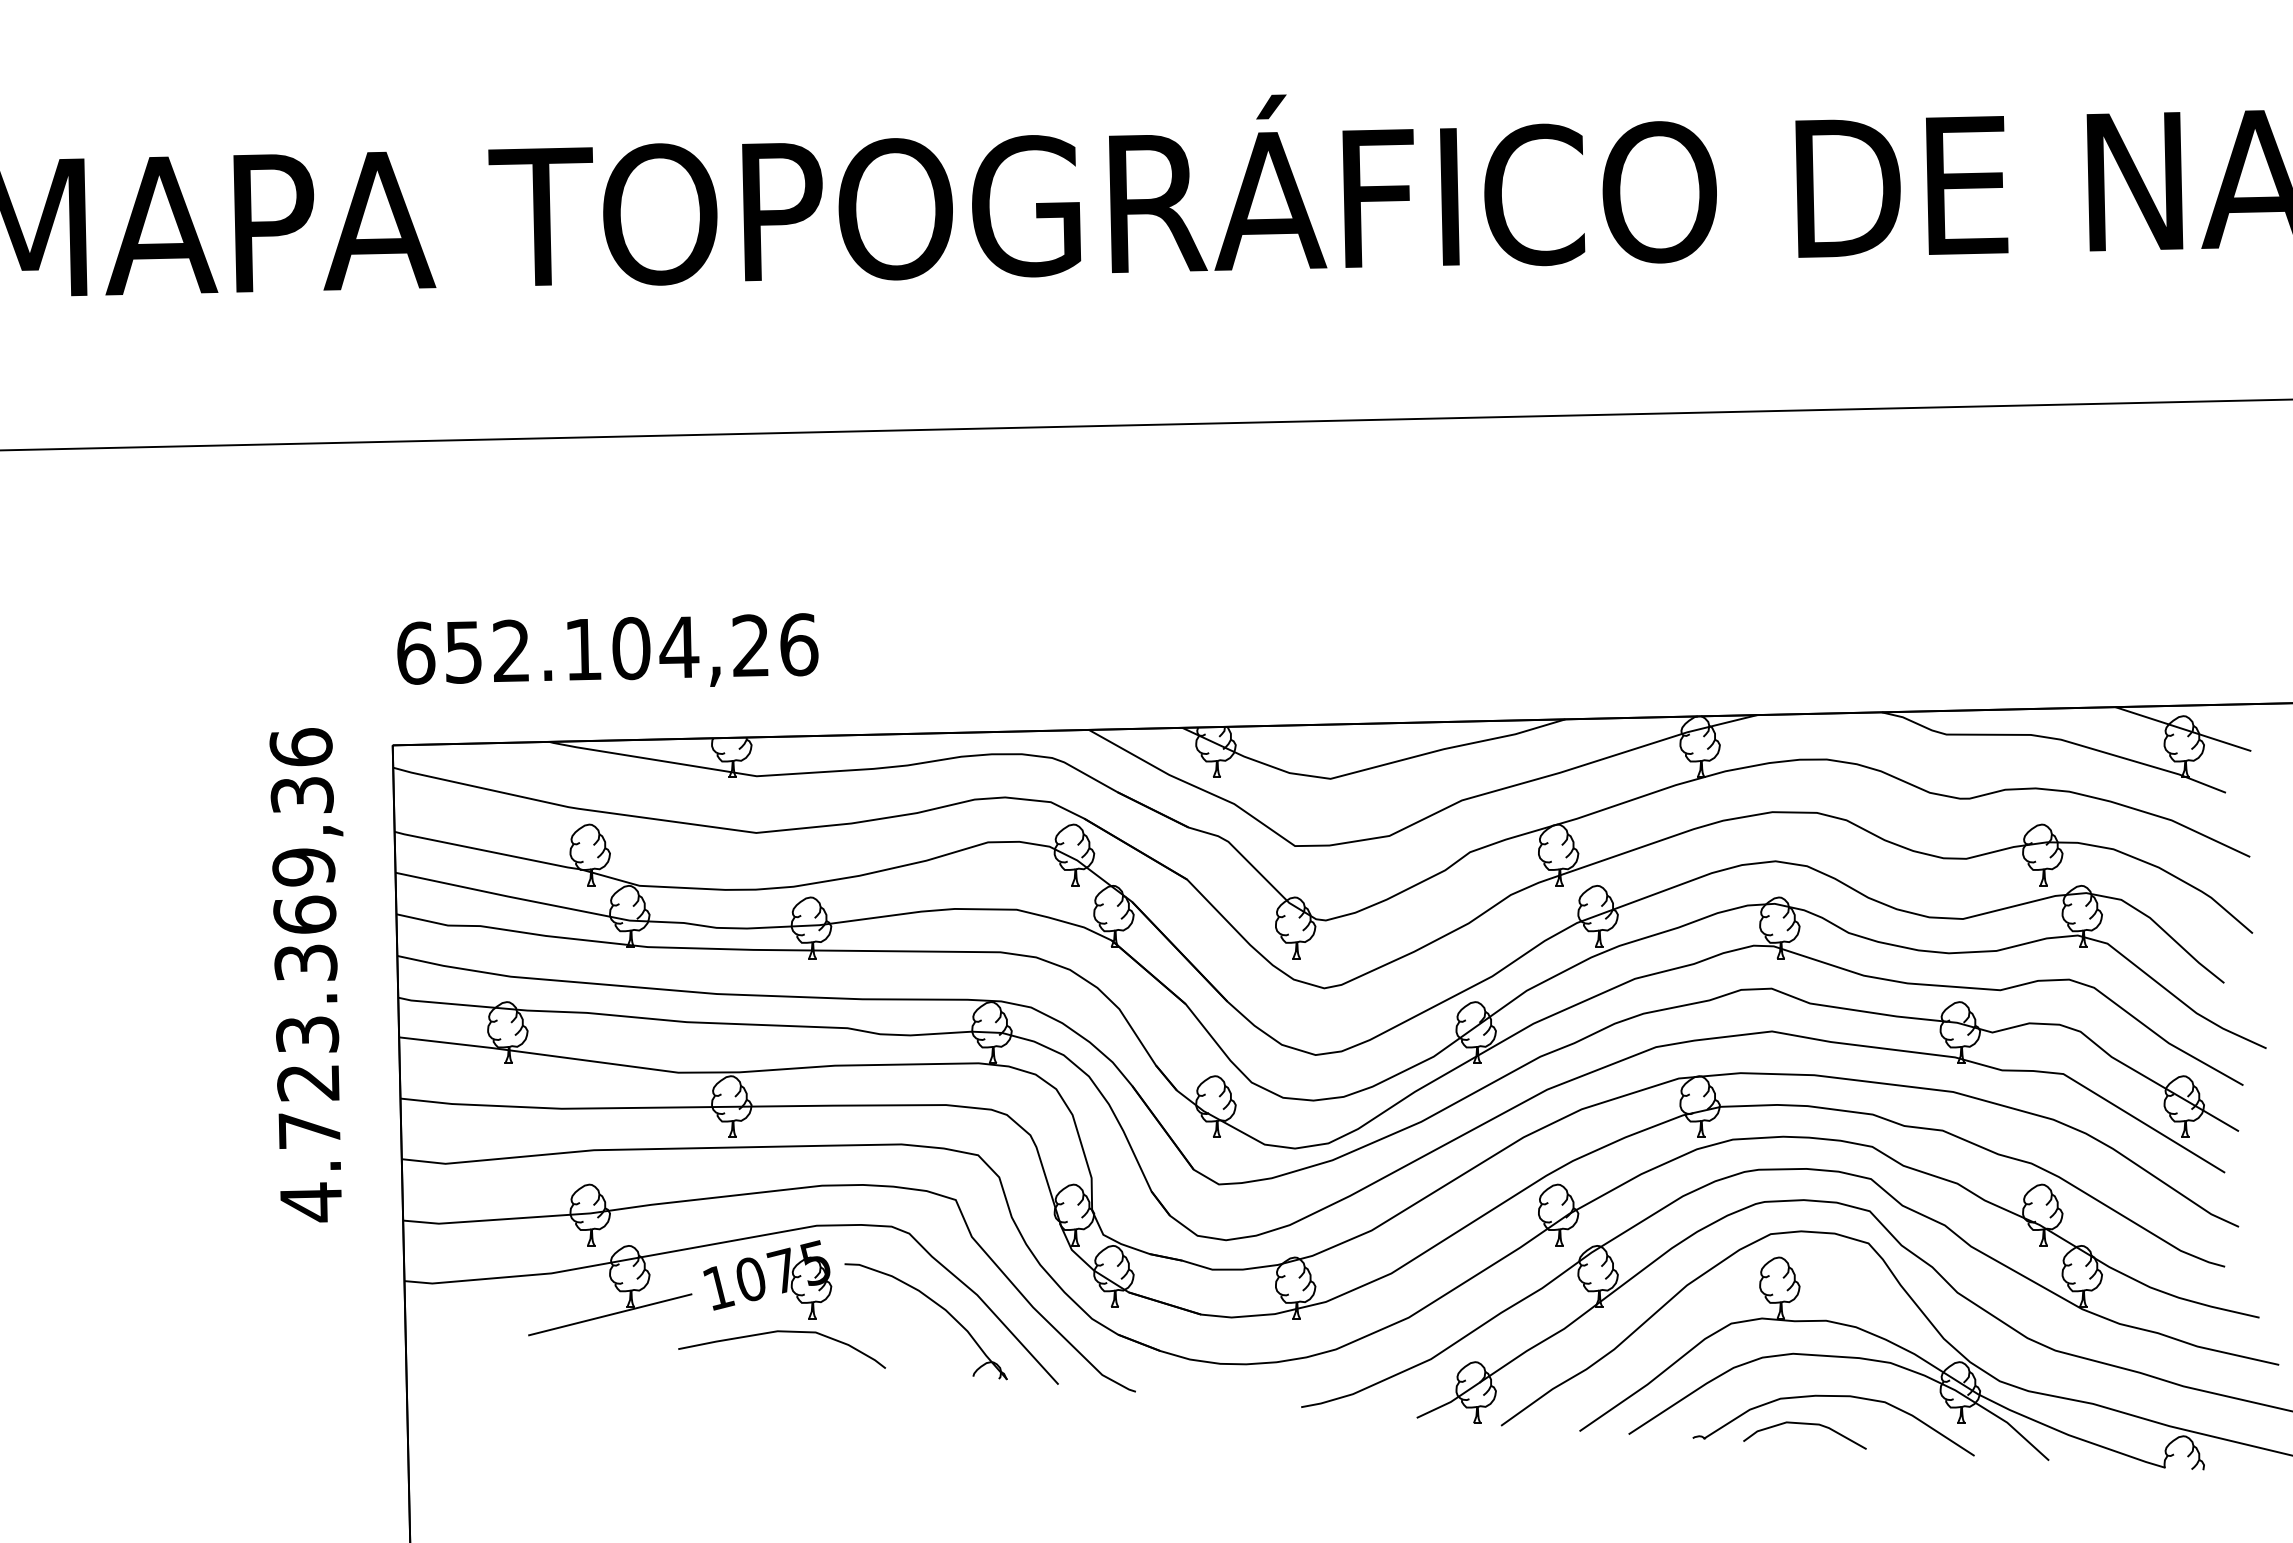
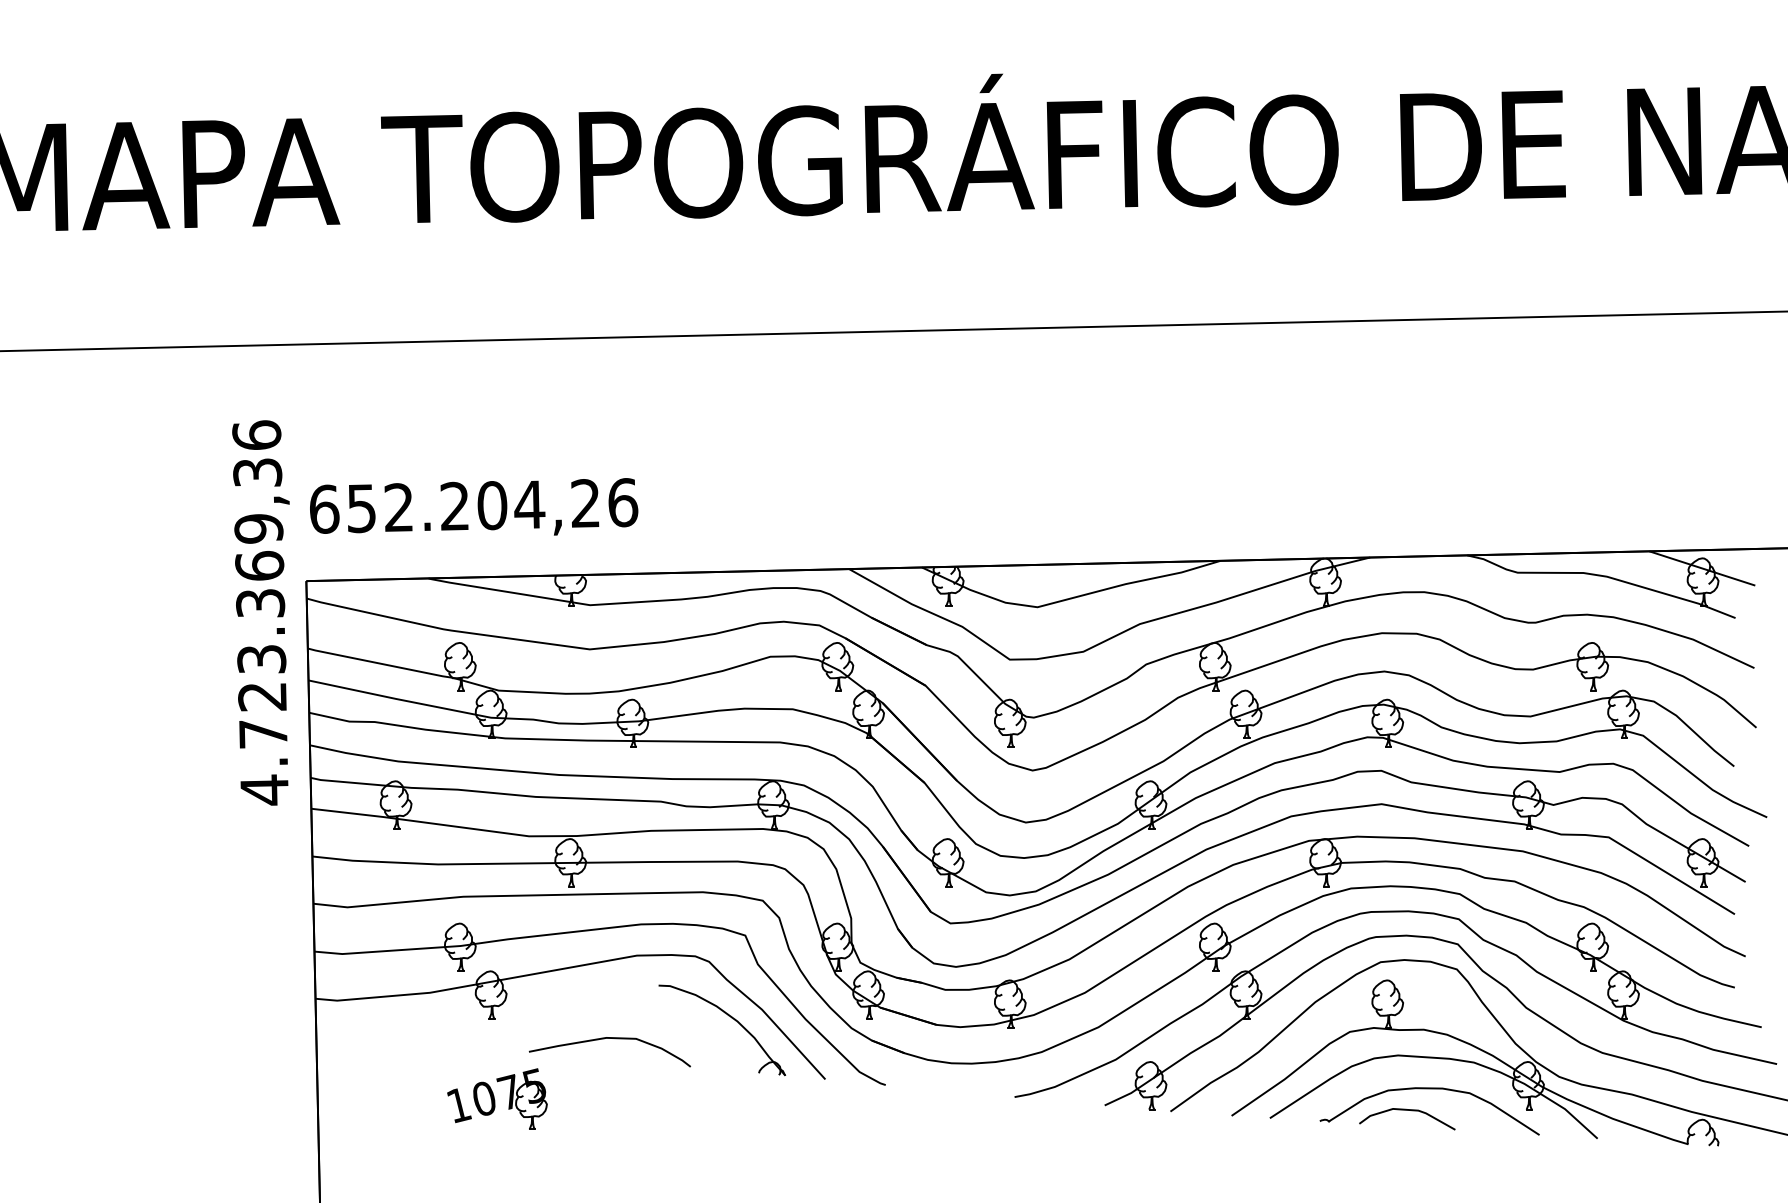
text: (583, 649) -> (455, 506), 652.104,26 -> 652.204,26
text: (306, 975) -> (260, 613), moved
part: (767, 1279) -> (497, 1098), moved
line: (610, 1314) -> (476, 1024), removed

